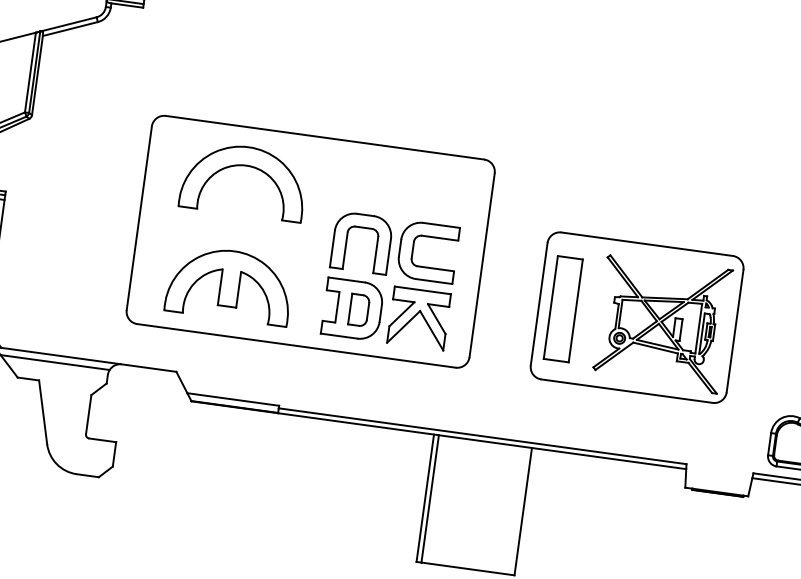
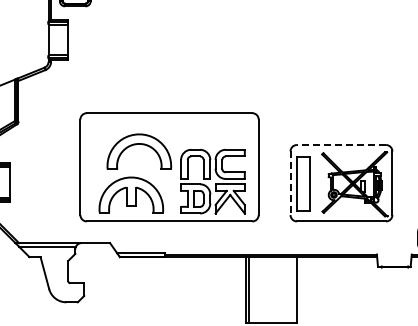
part: (251, 169) -> (142, 145), moved
line: (647, 245) -> (341, 145), solid -> dashed
line: (539, 304) -> (290, 183), solid -> dashed

